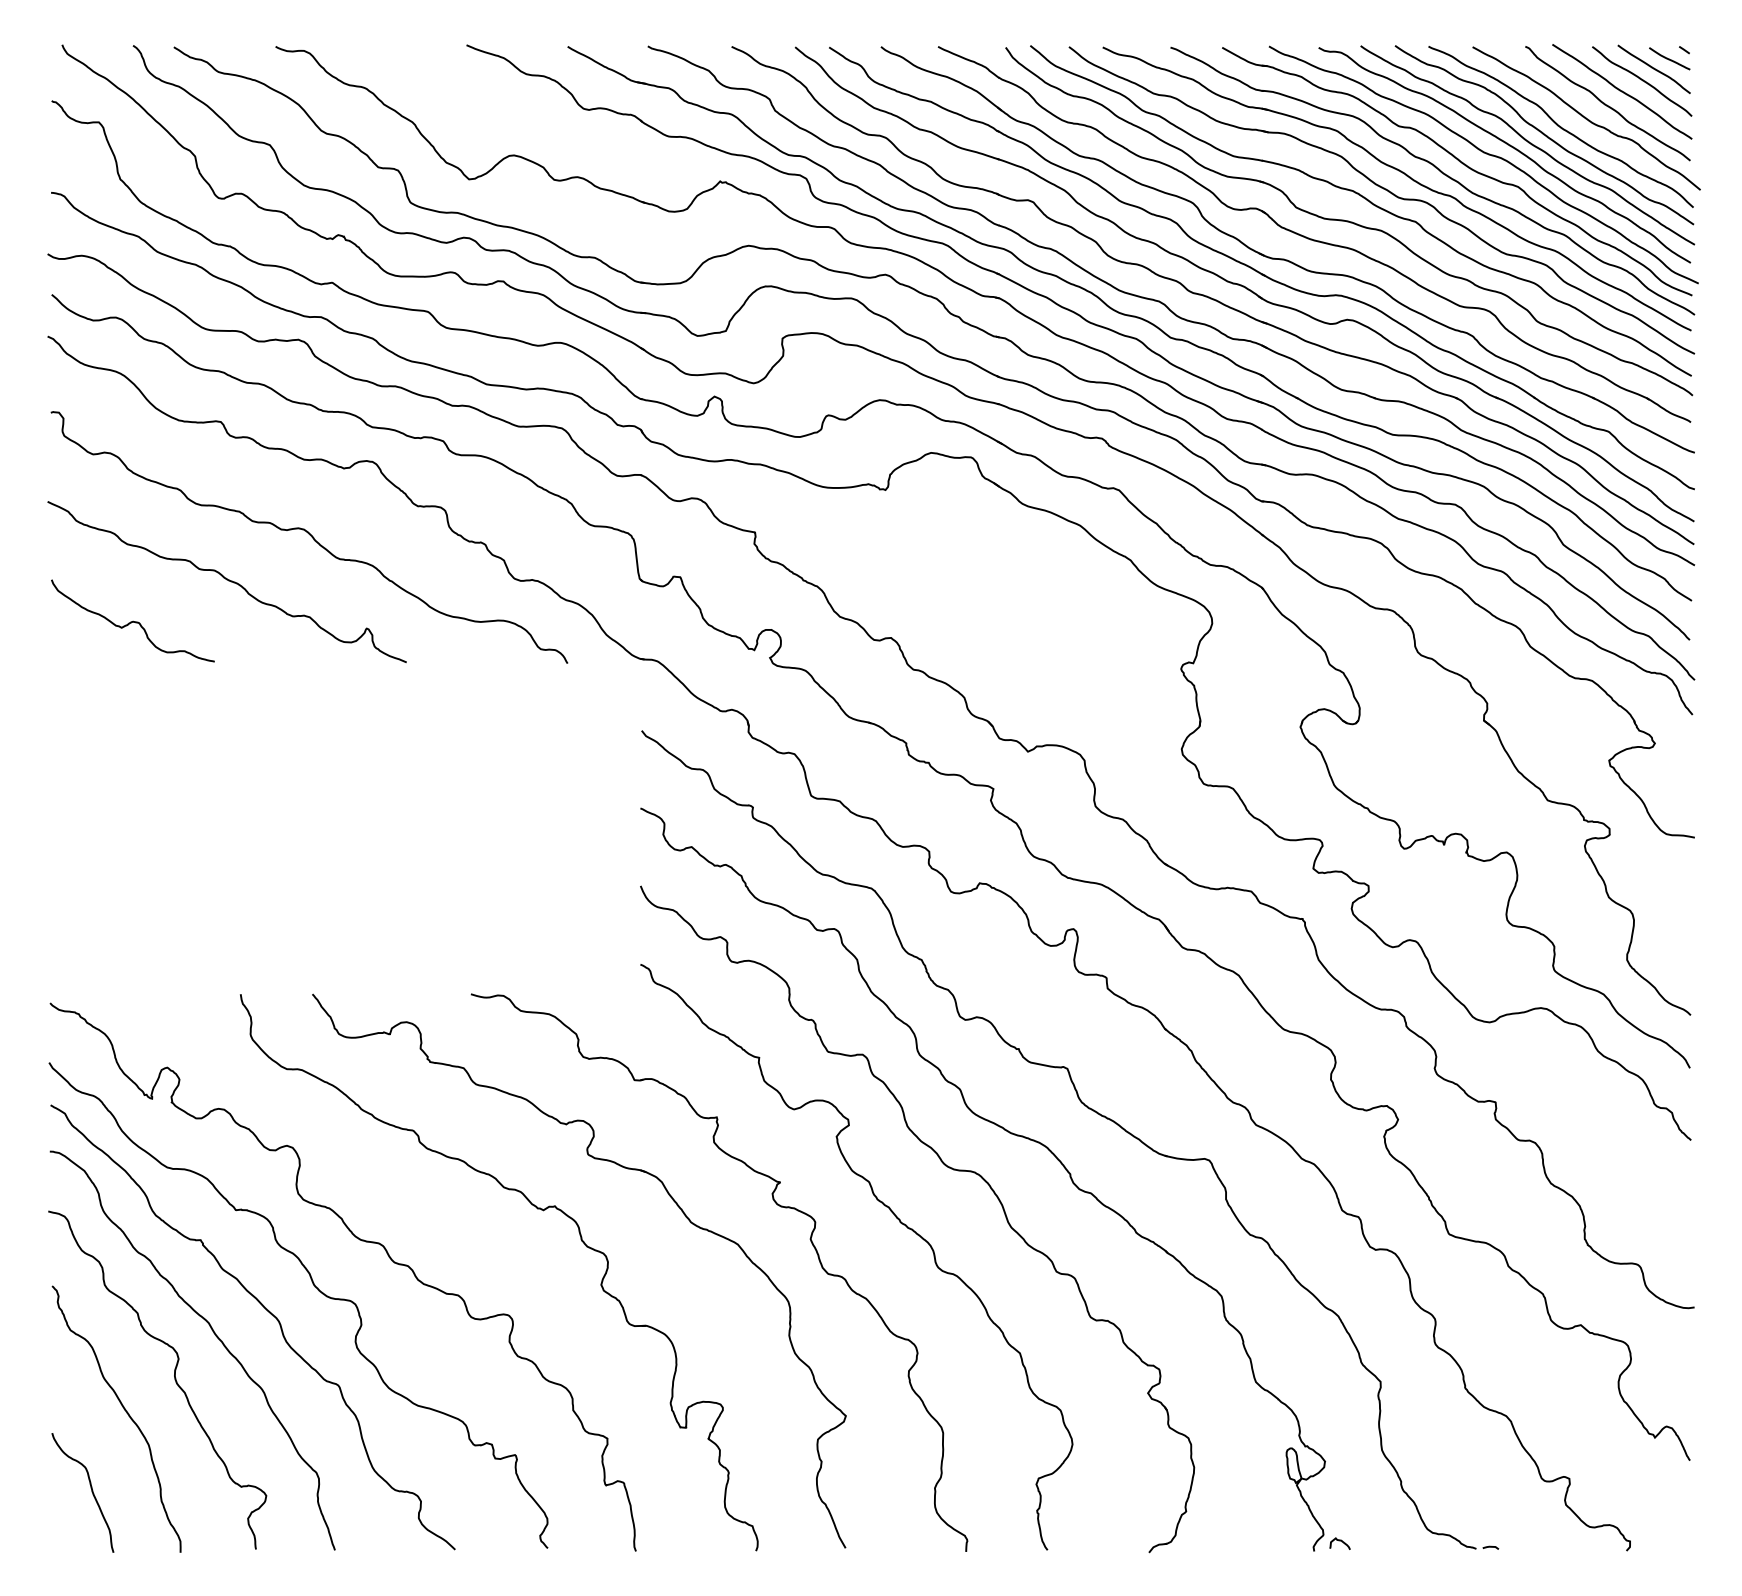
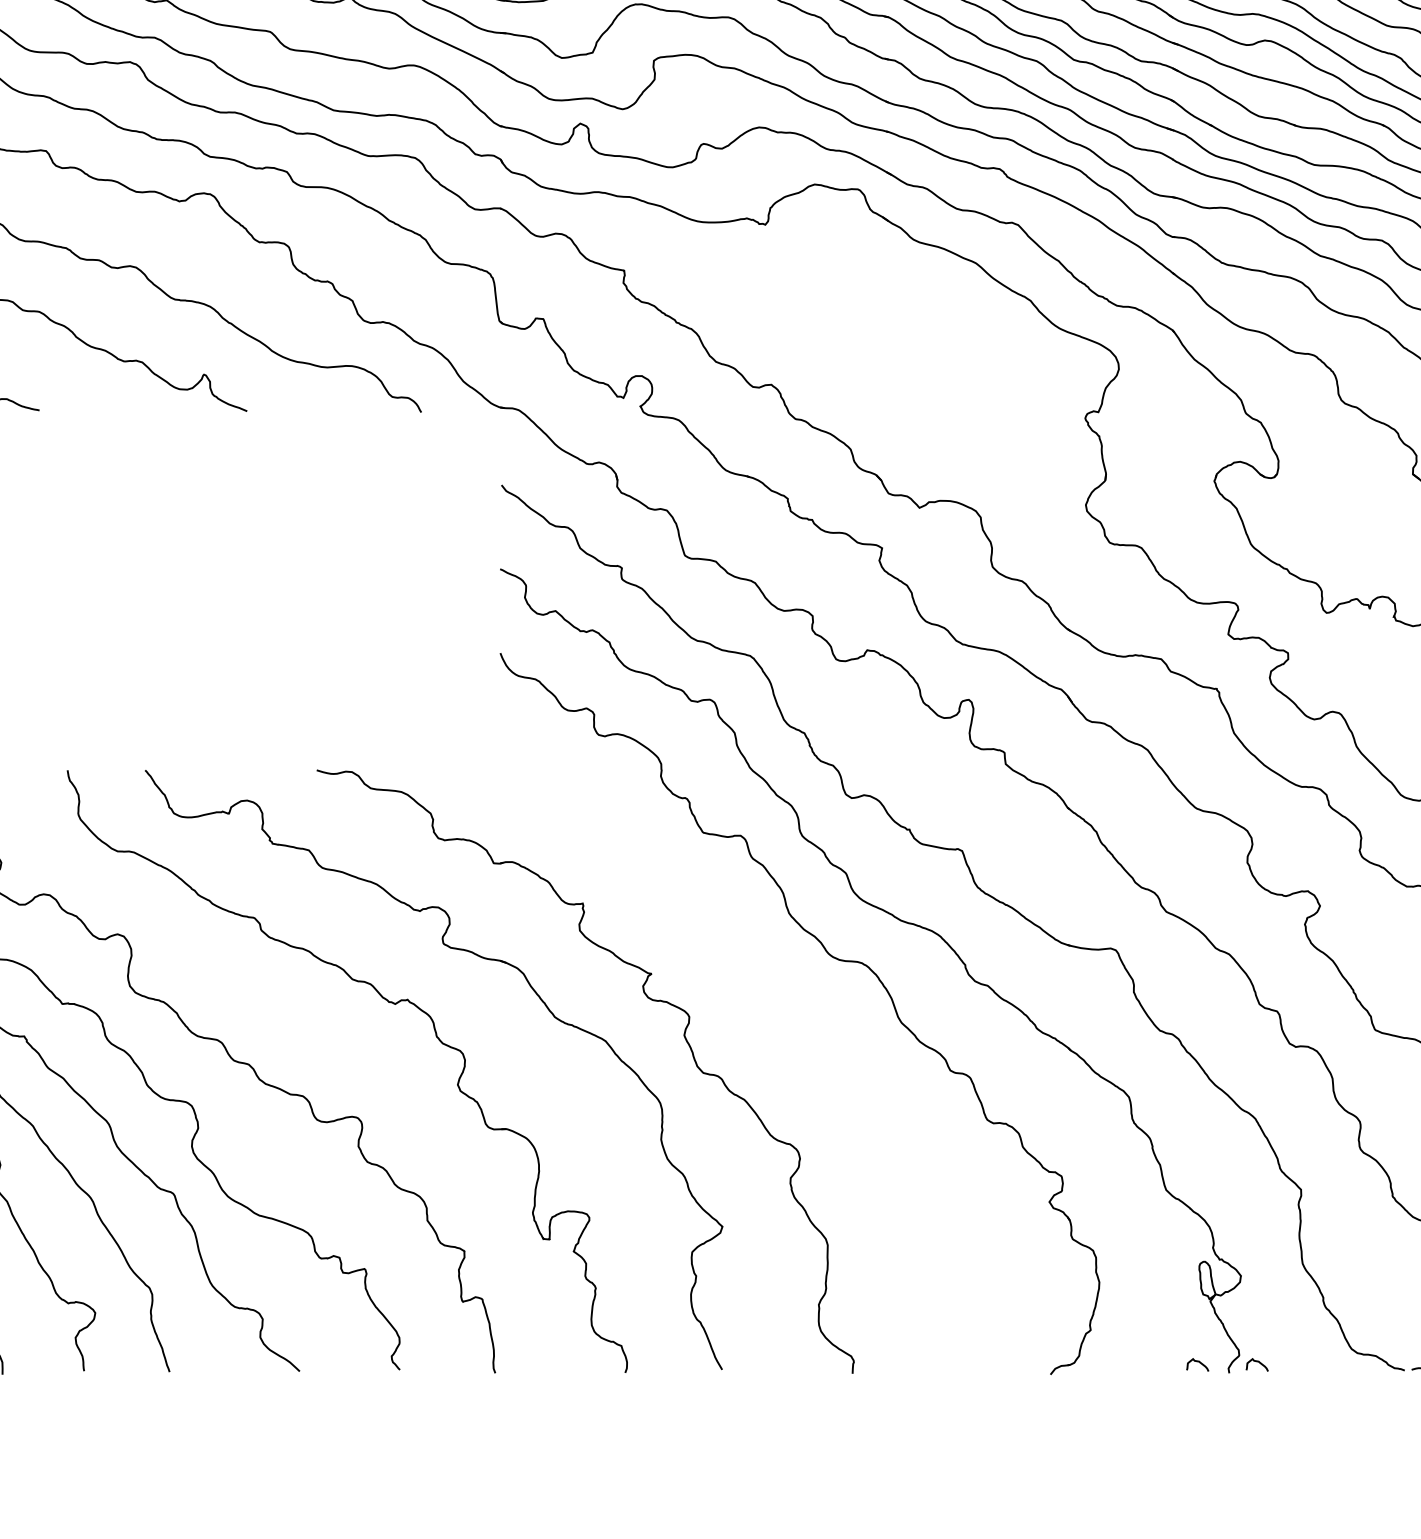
curve: (899, 1222) -> (780, 1017), removed
curve: (1284, 1541) -> (1197, 1362), added

